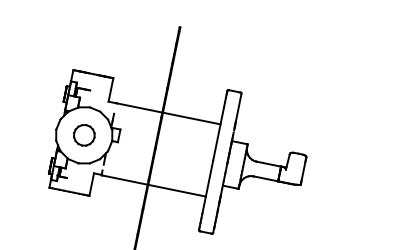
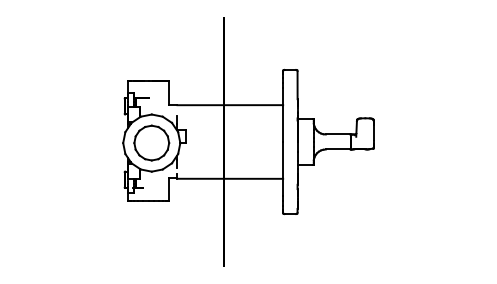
part: (84, 134) -> (151, 142), size x1.67

